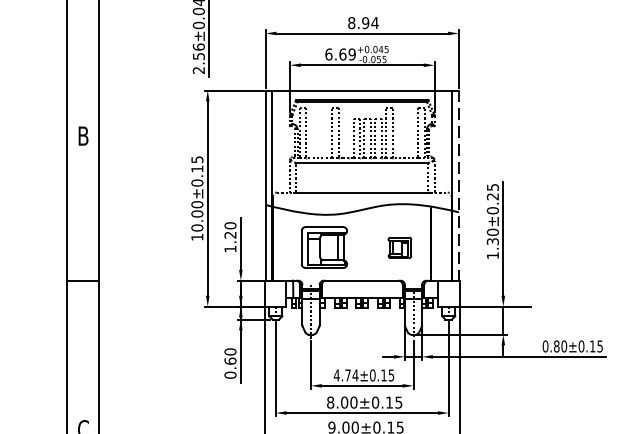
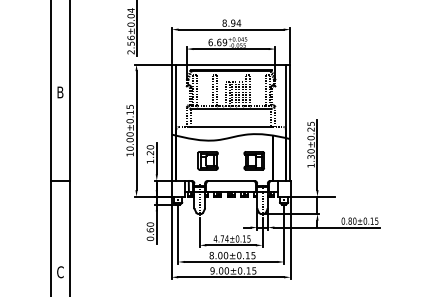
line: (459, 186) -> (290, 123), dashed -> solid
part: (323, 247) -> (207, 160), size x0.71
part: (398, 247) -> (253, 160), size x1.43

